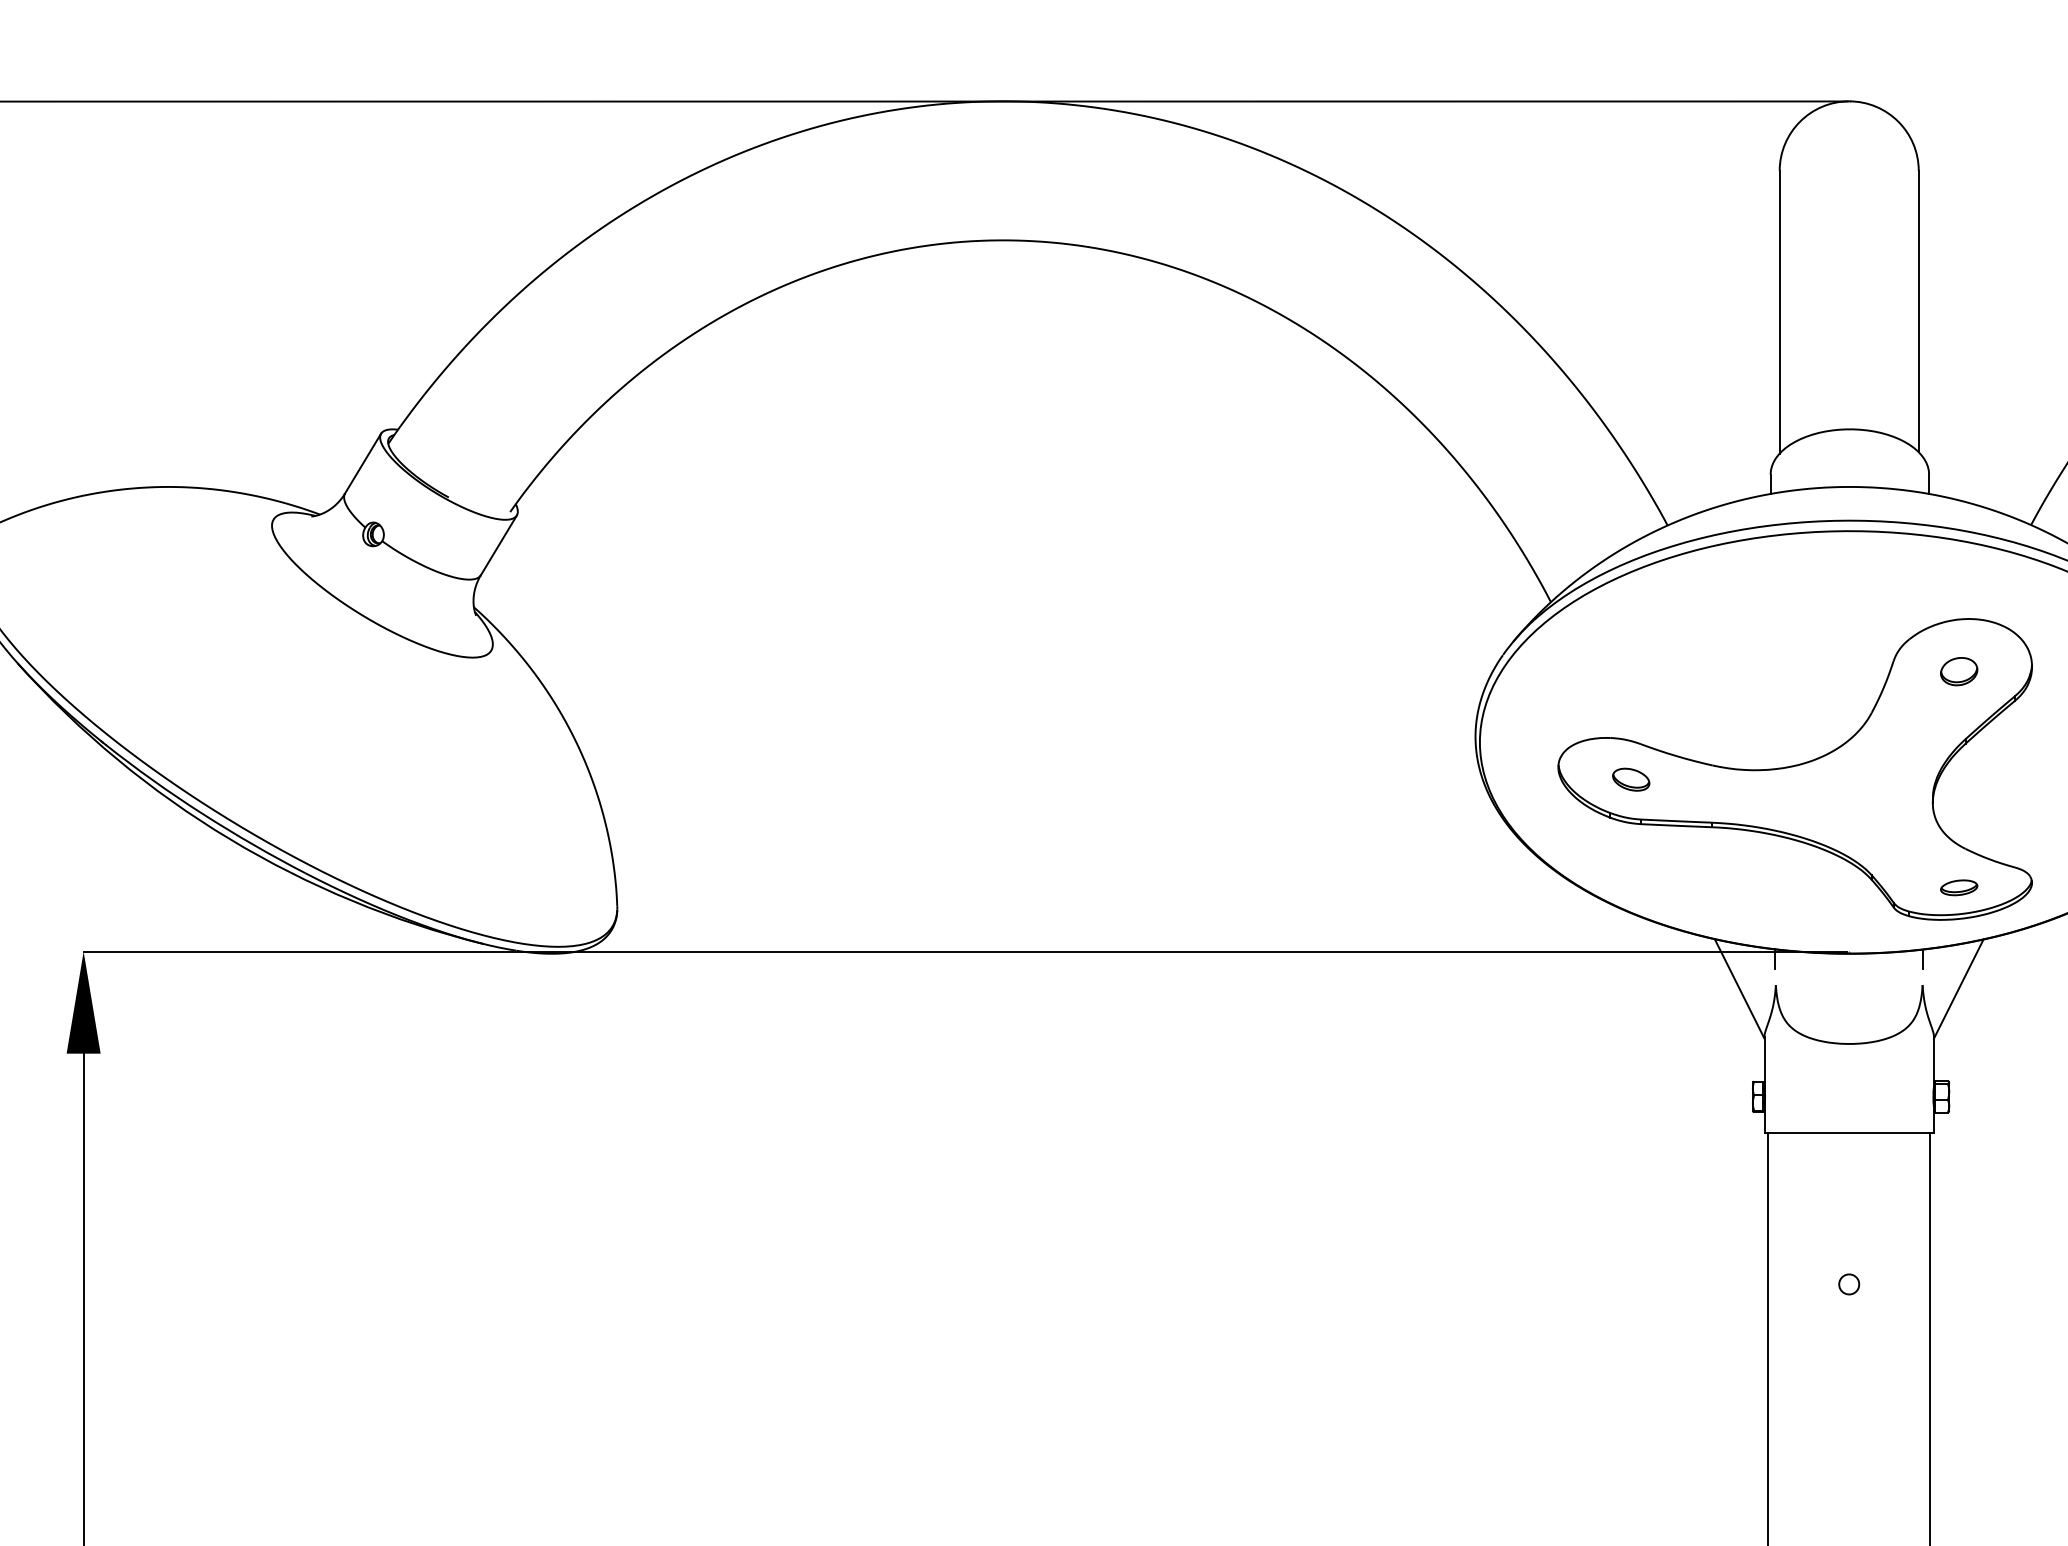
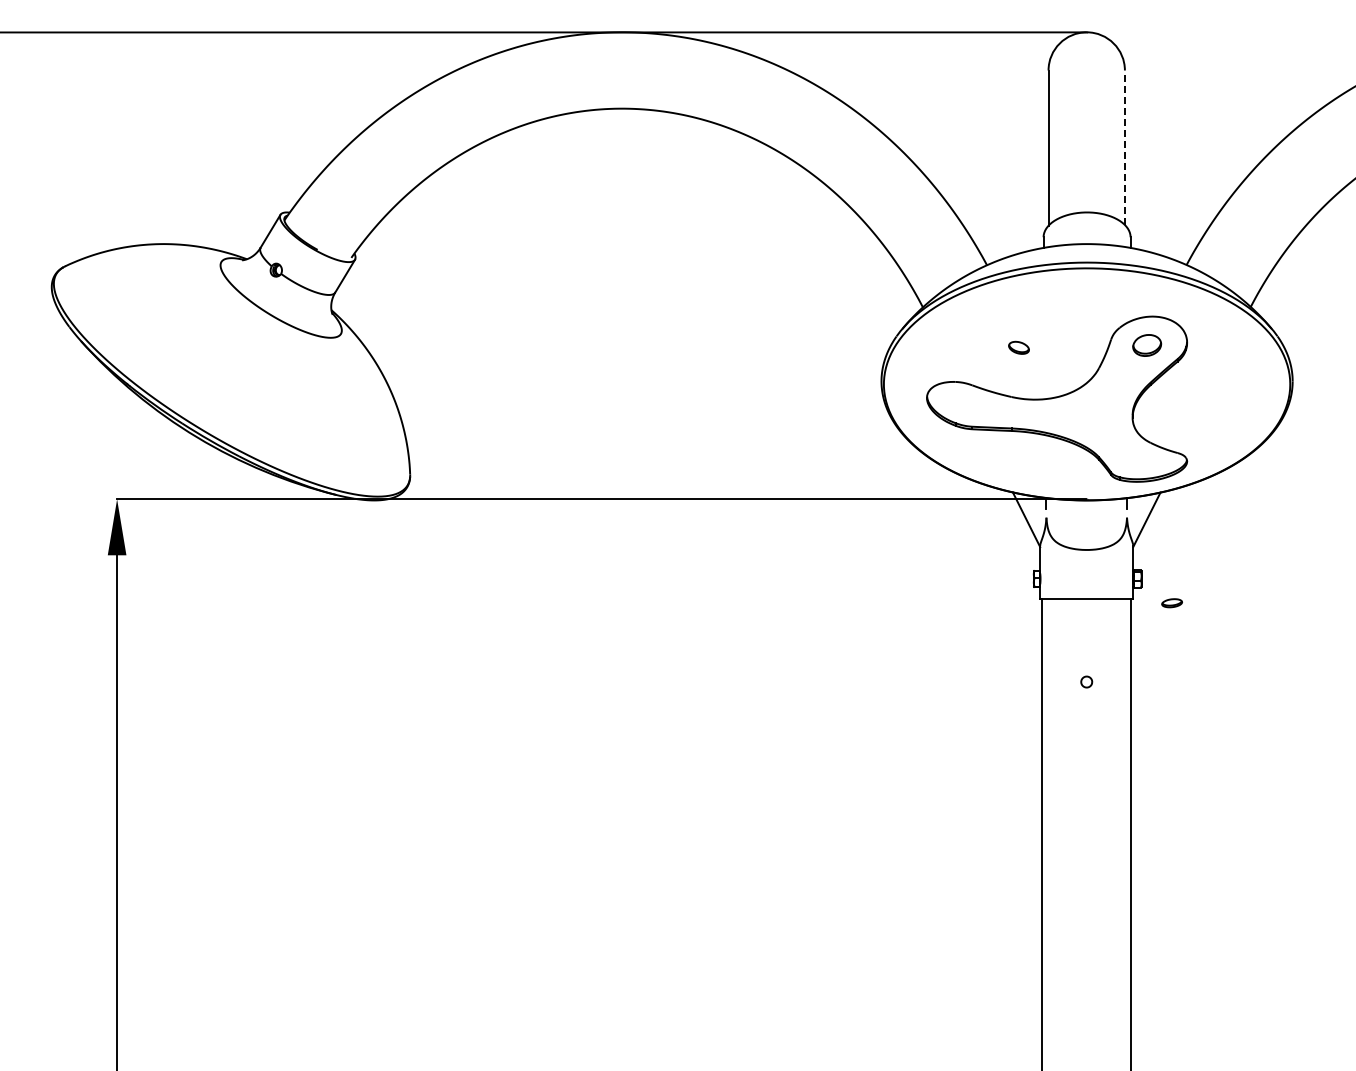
line: (1917, 311) -> (1124, 147), solid -> dashed
part: (1958, 671) -> (1146, 345), size x1.4
part: (1630, 779) -> (1018, 347), moved
part: (1958, 888) -> (1171, 603), moved

